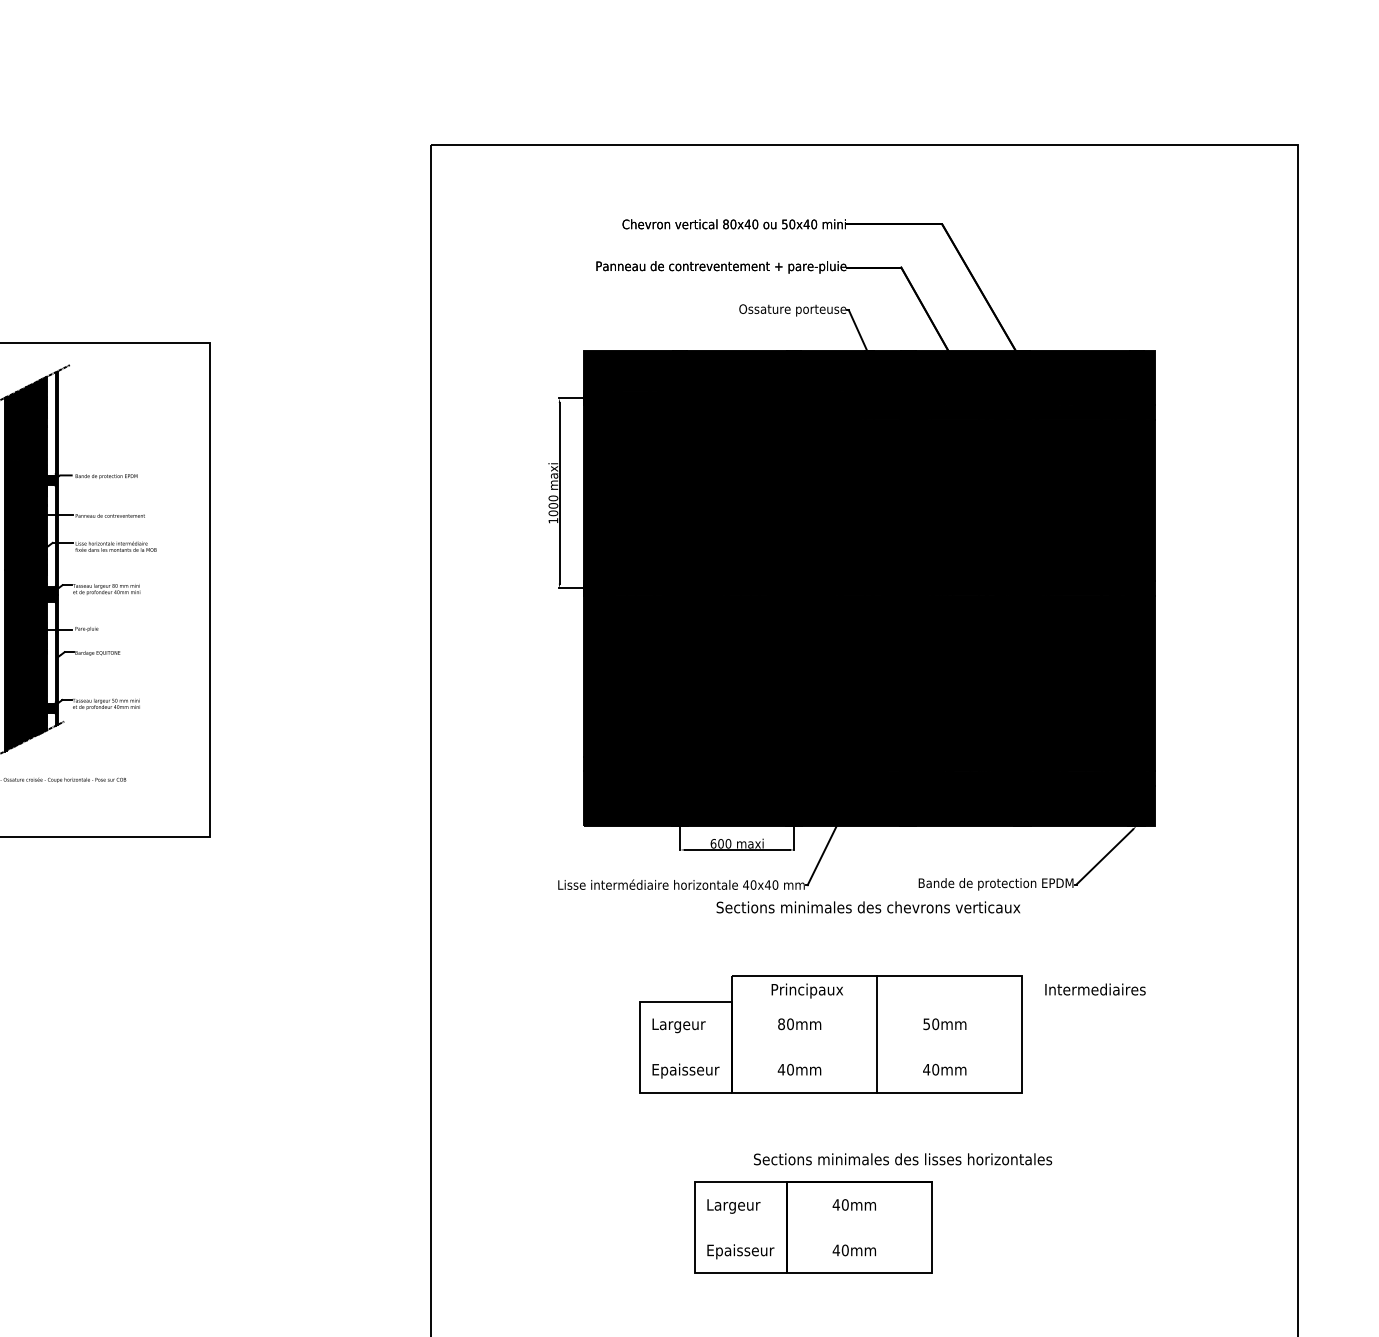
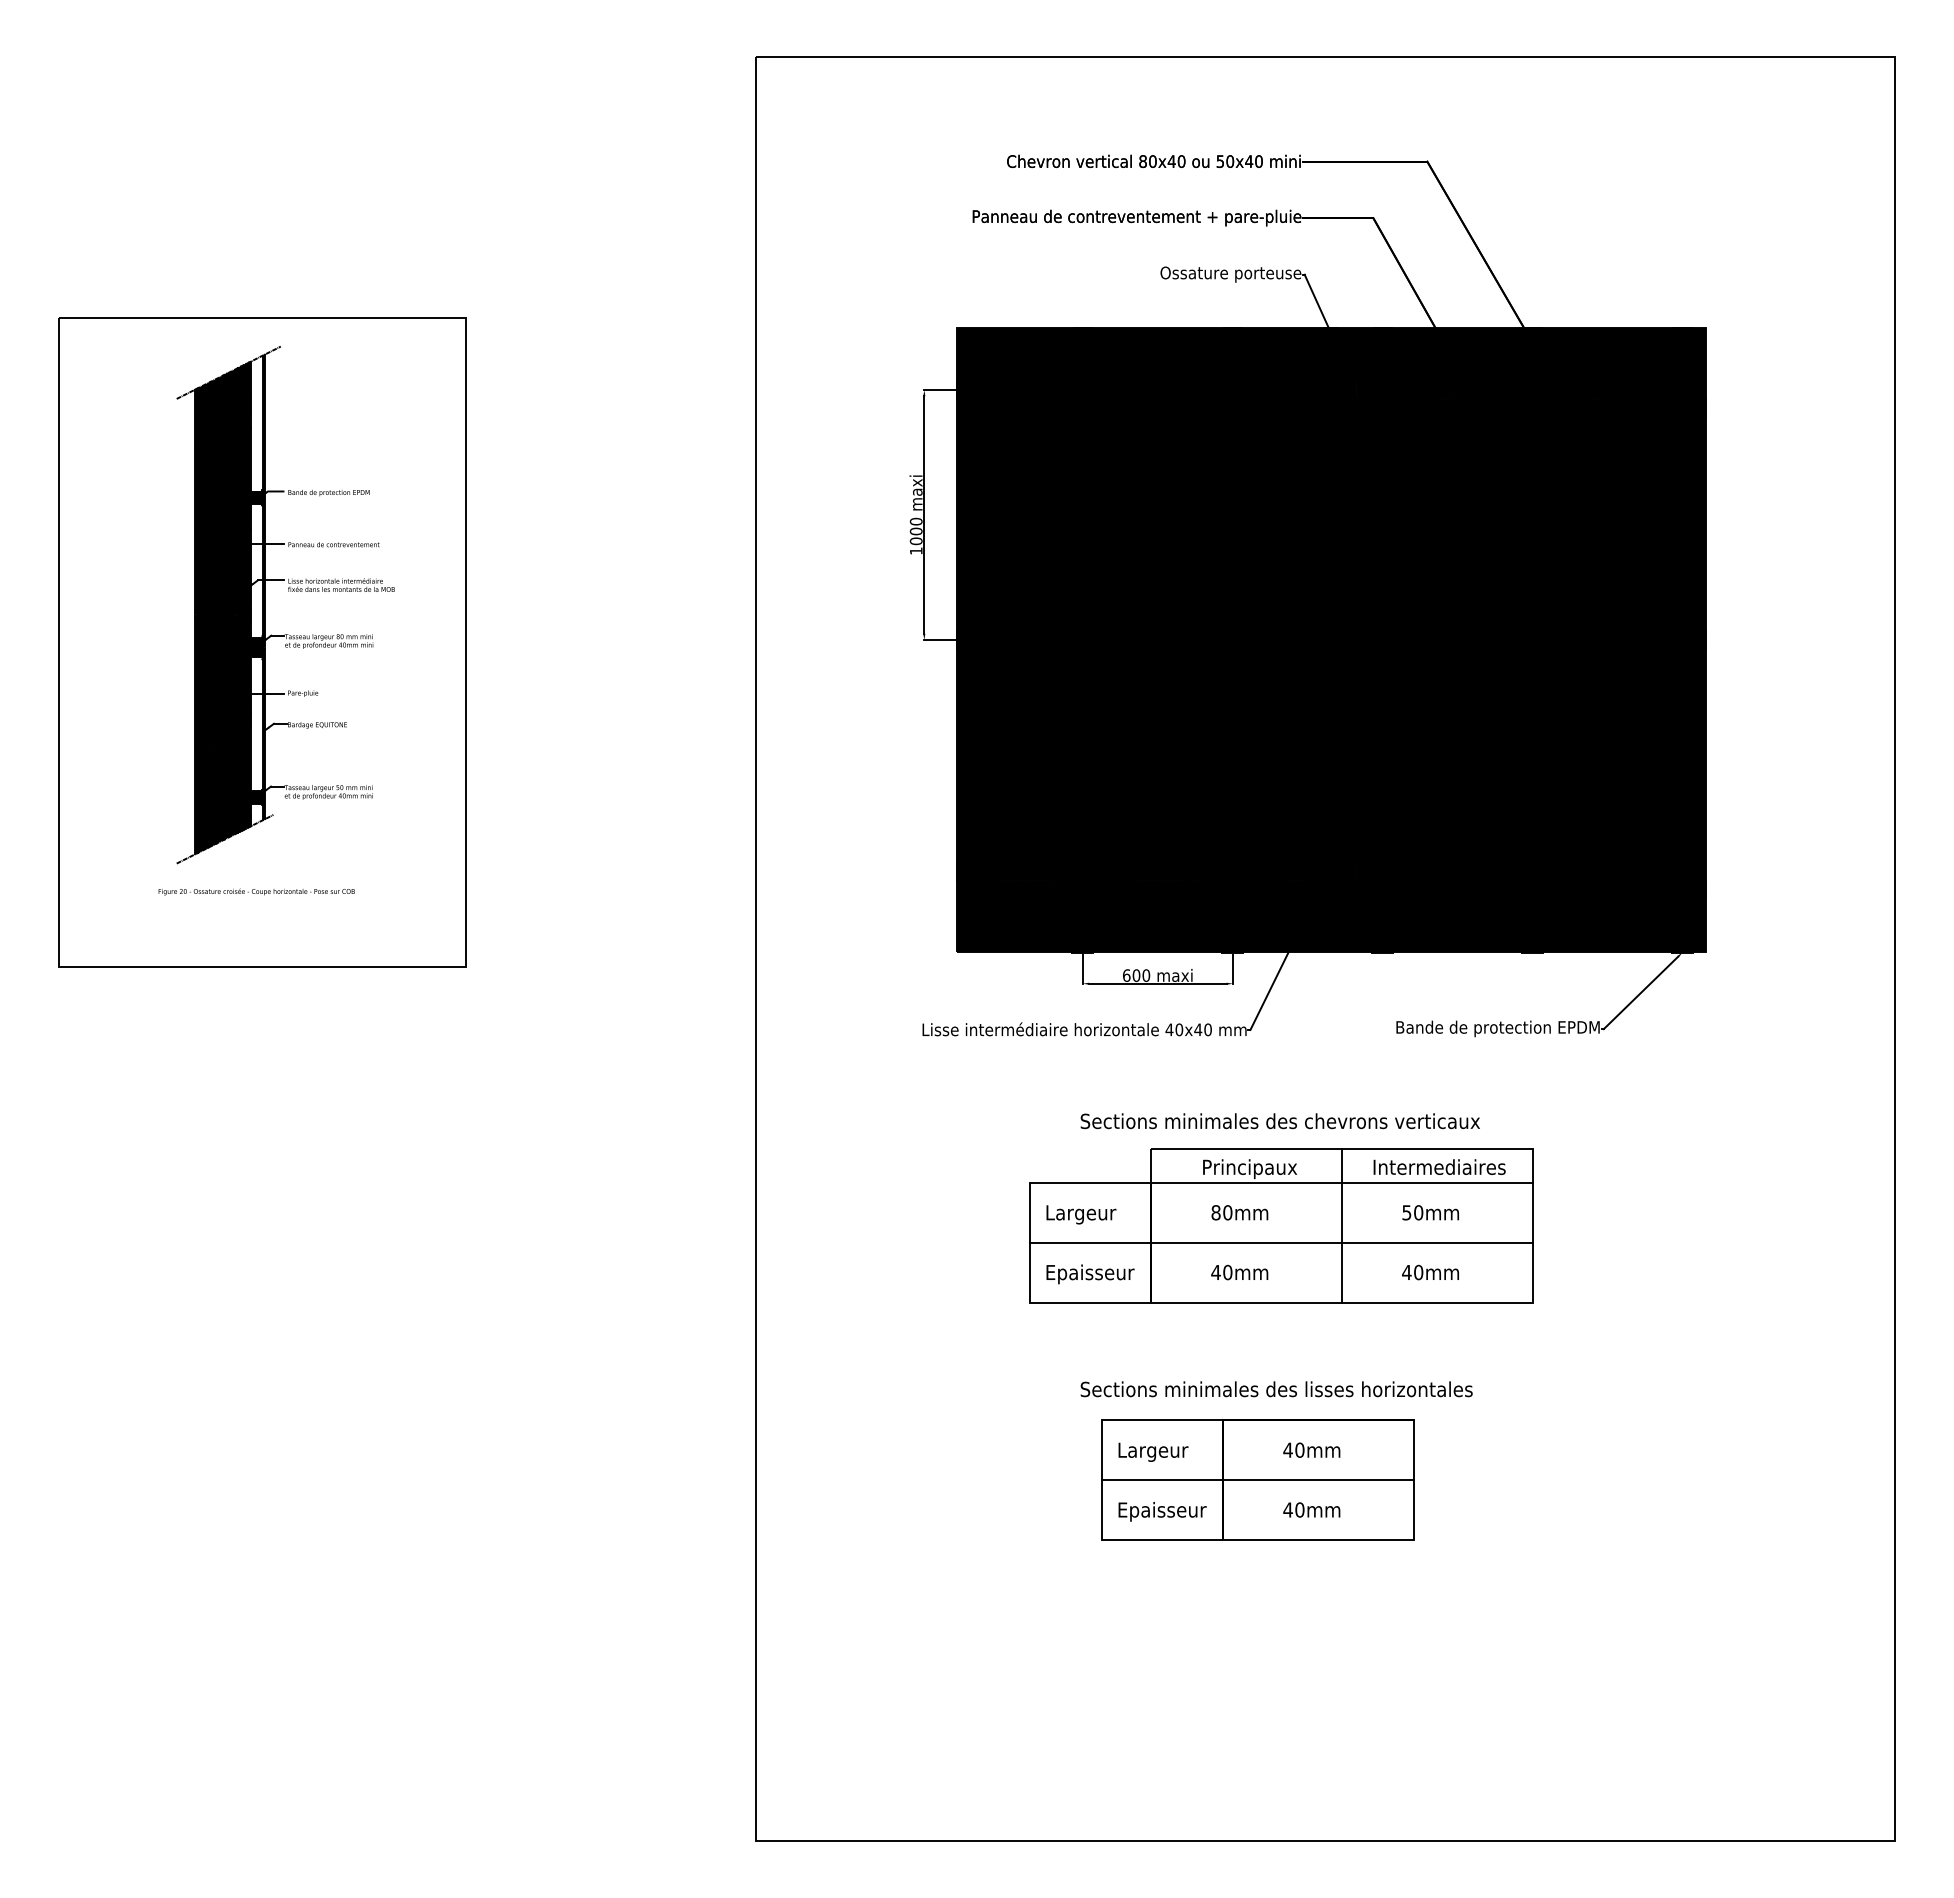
text: (867, 907) -> (1279, 1121), moved
text: (1095, 989) -> (1439, 1166), moved
line: (876, 1001) -> (1341, 1182), added
line: (831, 1046) -> (1281, 1242), added
text: (902, 1159) -> (1276, 1389), moved
line: (813, 1227) -> (1257, 1480), added

